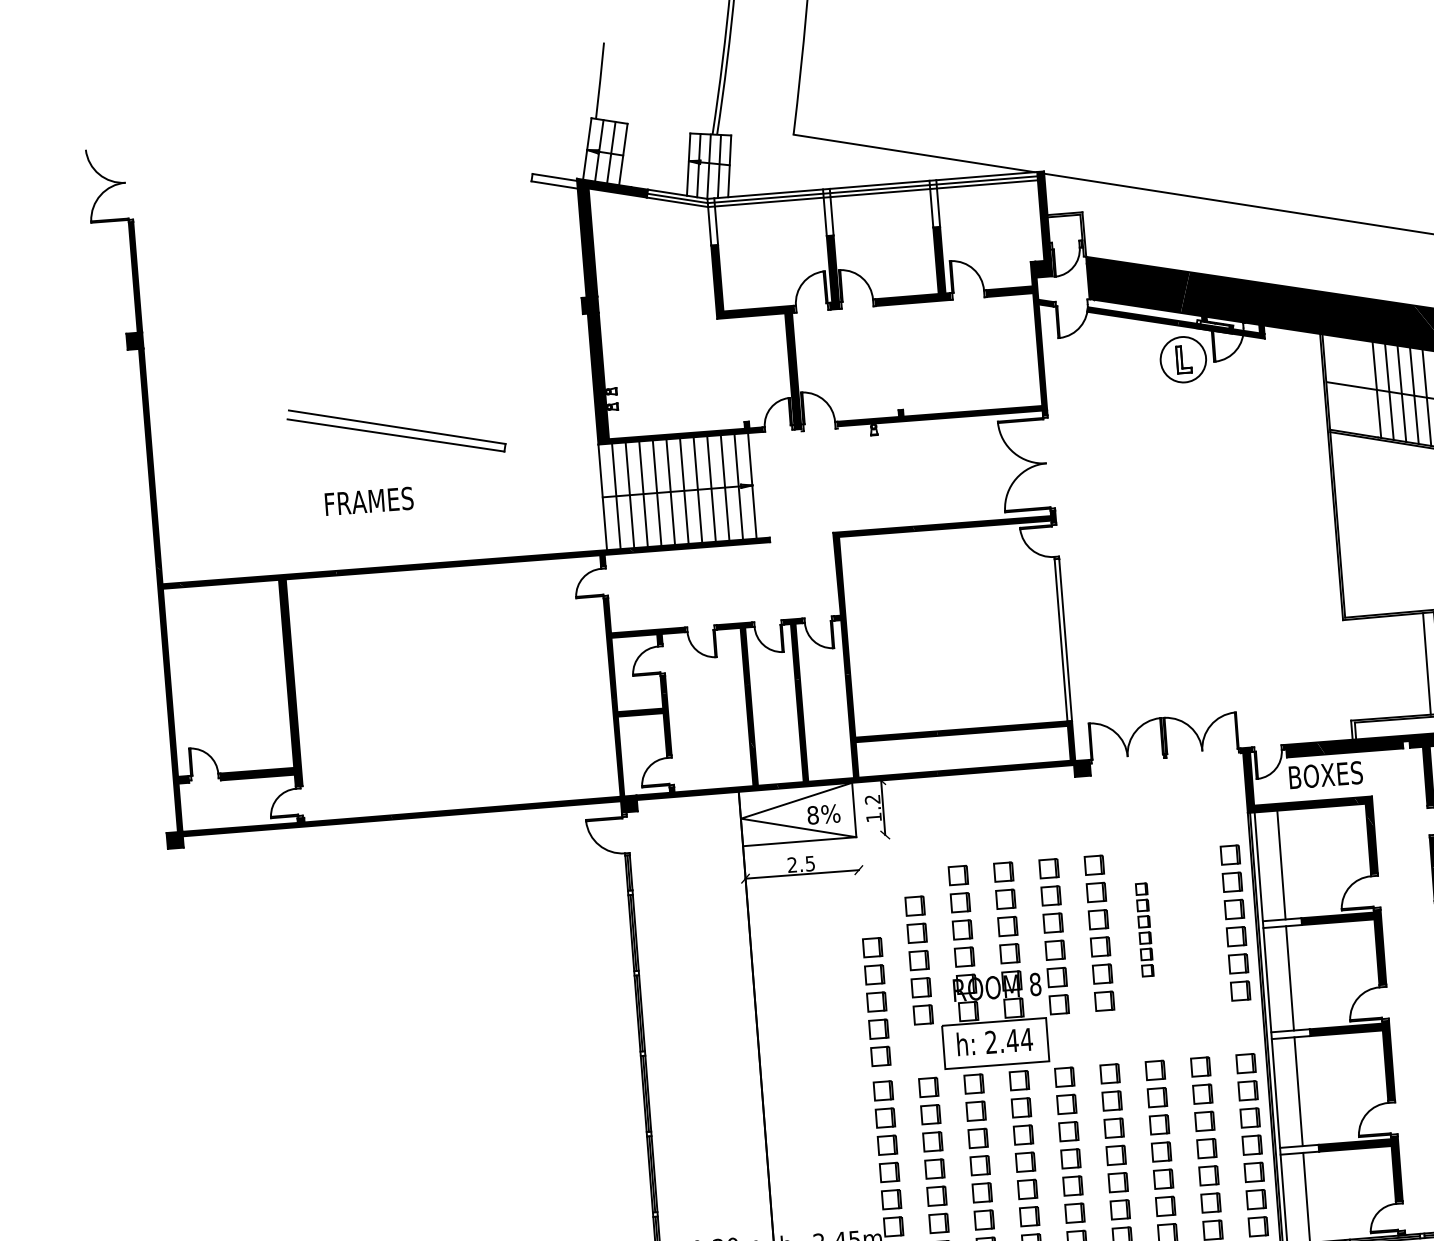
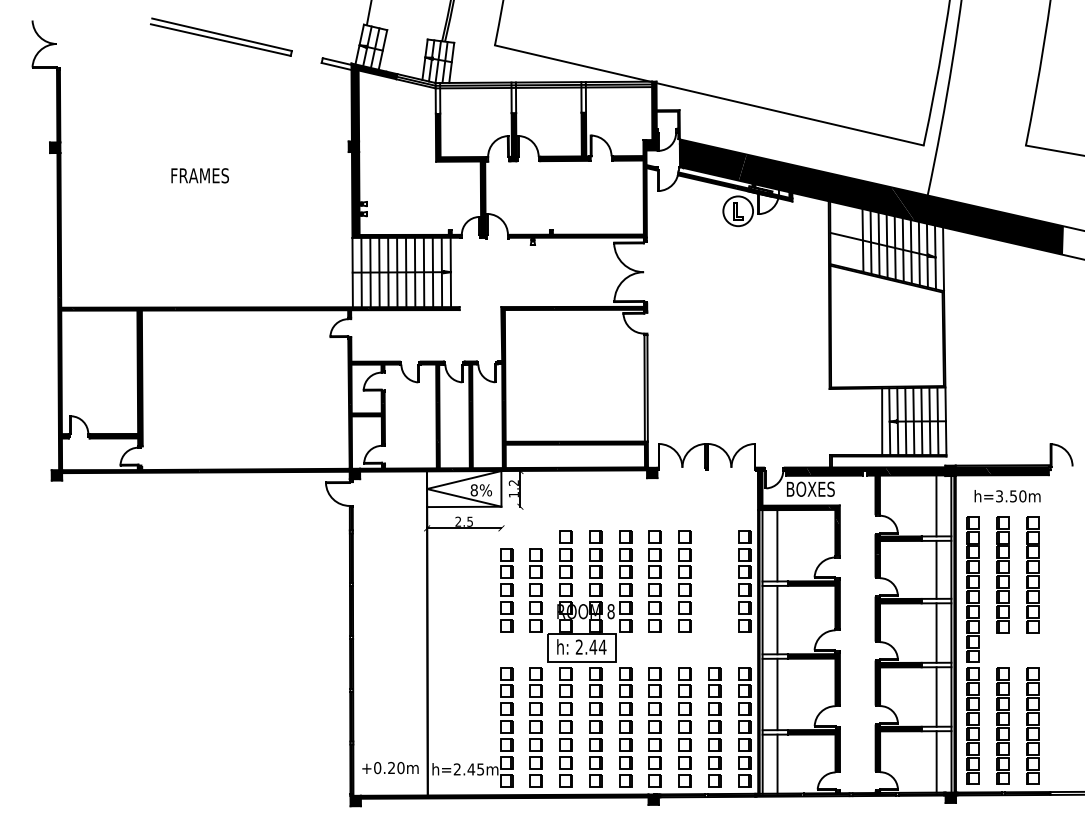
part: (396, 429) -> (221, 36), moved
text: (368, 501) -> (199, 175), moved
part: (1143, 930) -> (684, 581), size x1.67
part: (876, 1002) -> (506, 590), moved

